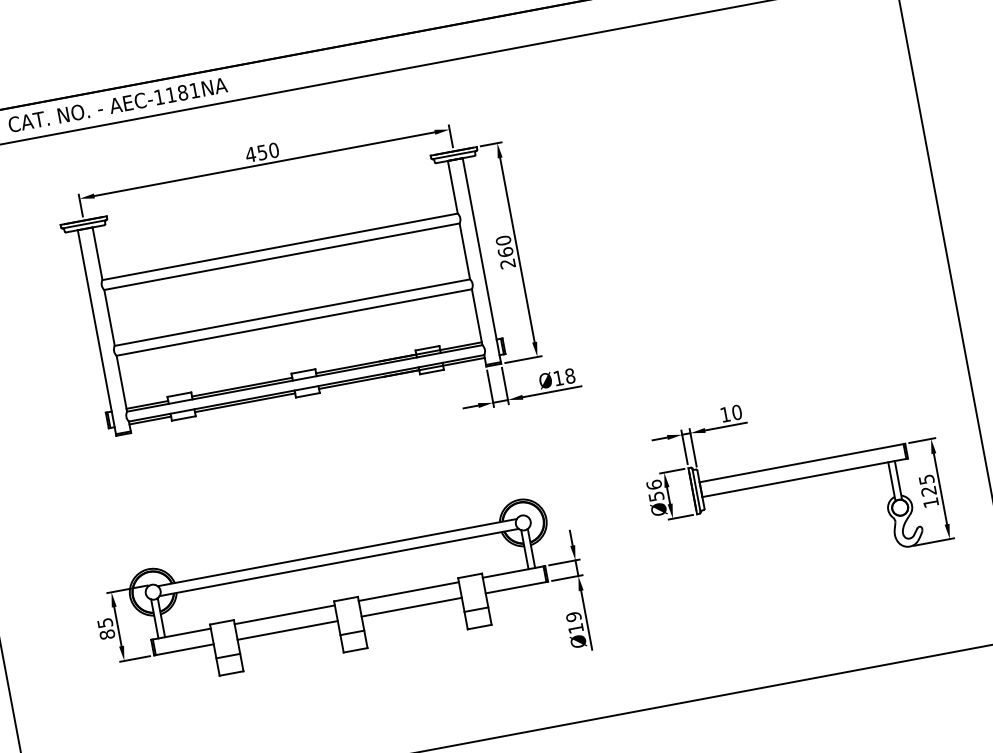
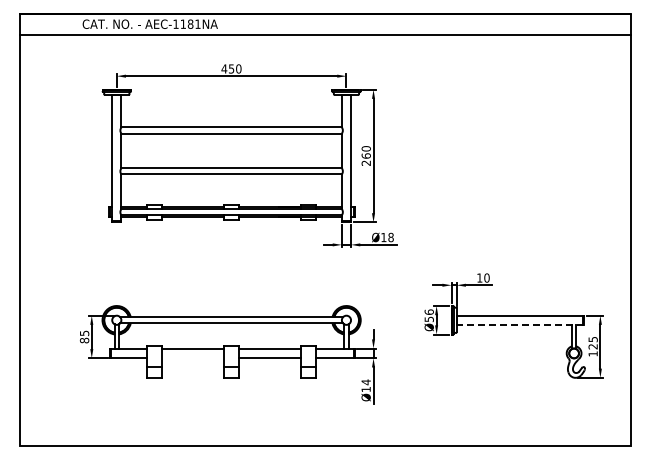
line: (805, 477) -> (520, 324), solid -> dashed
text: (572, 617) -> (365, 382), Ø19 -> Ø14
line: (288, 630) -> (193, 358), removed

